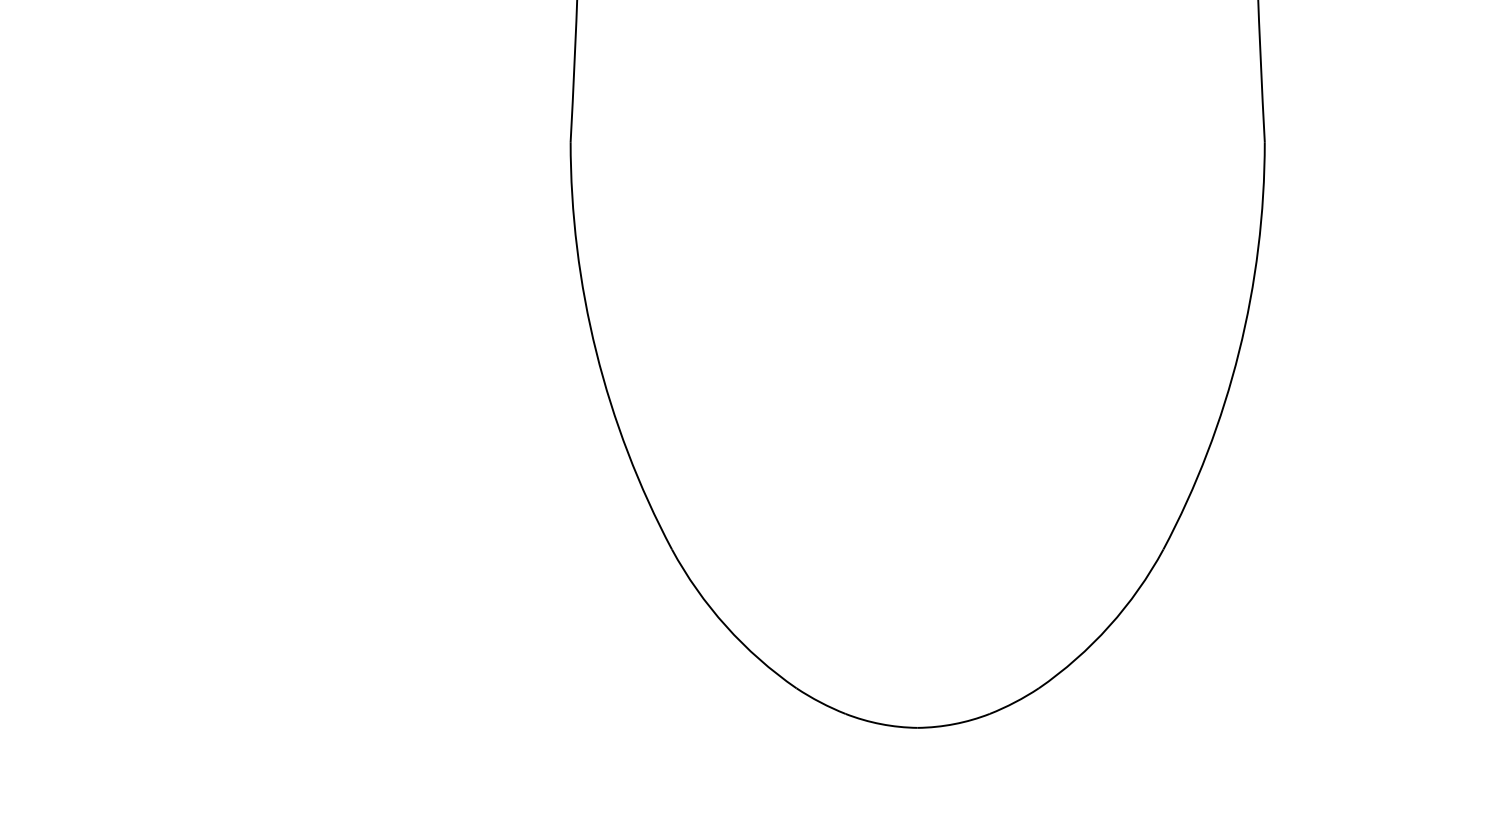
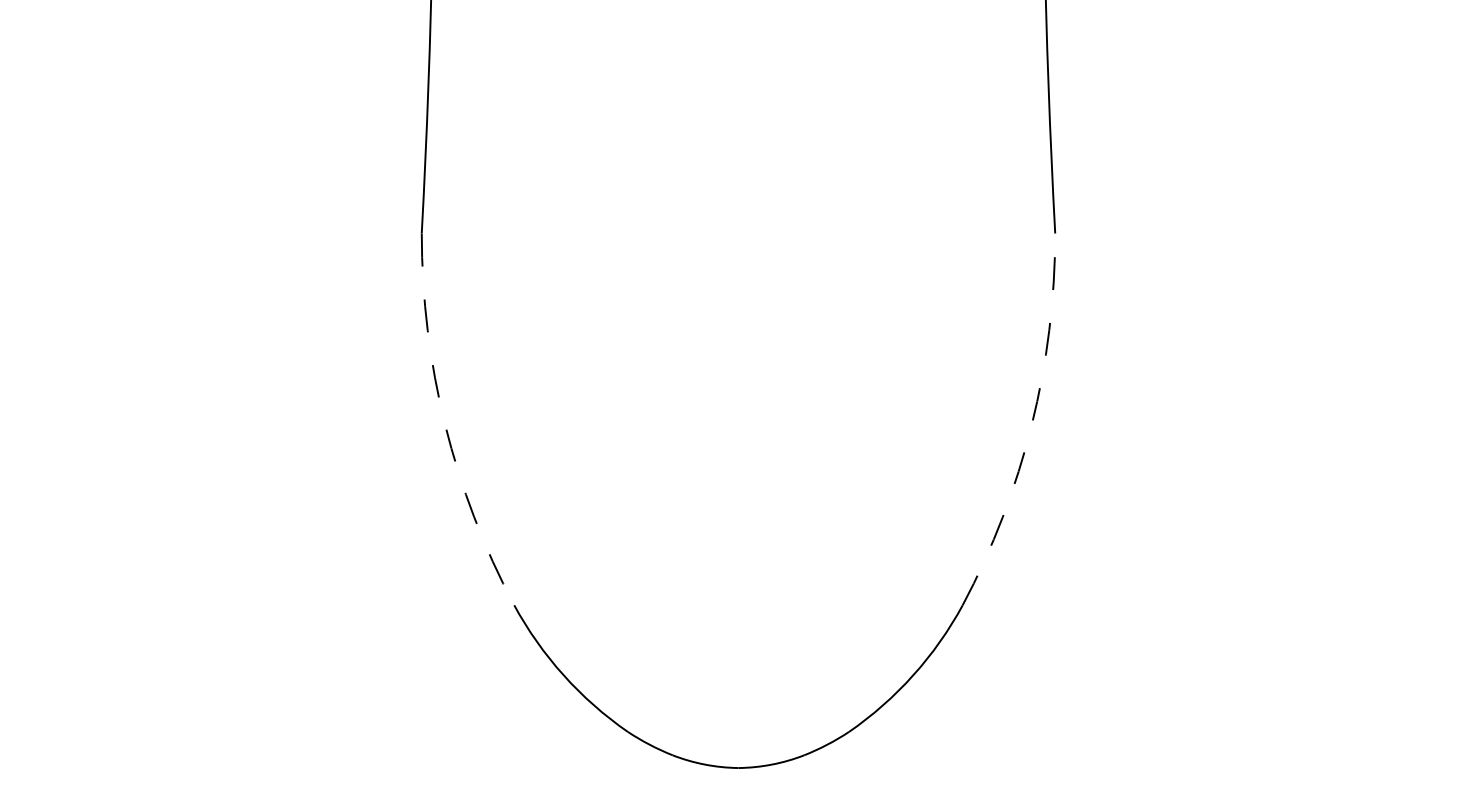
arc: (596, 352) -> (445, 425), solid -> dashed
arc: (1238, 352) -> (1031, 425), solid -> dashed

